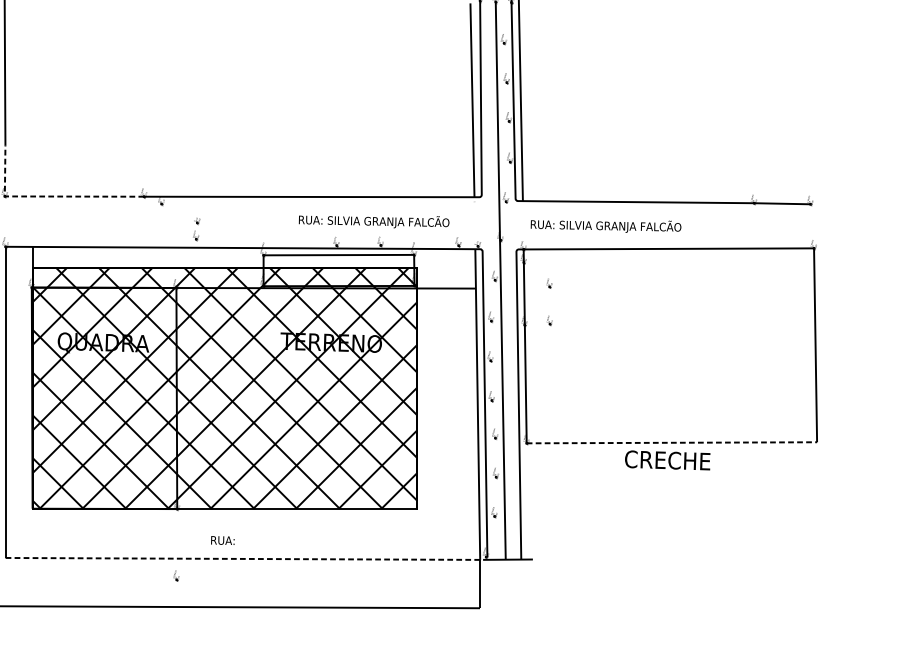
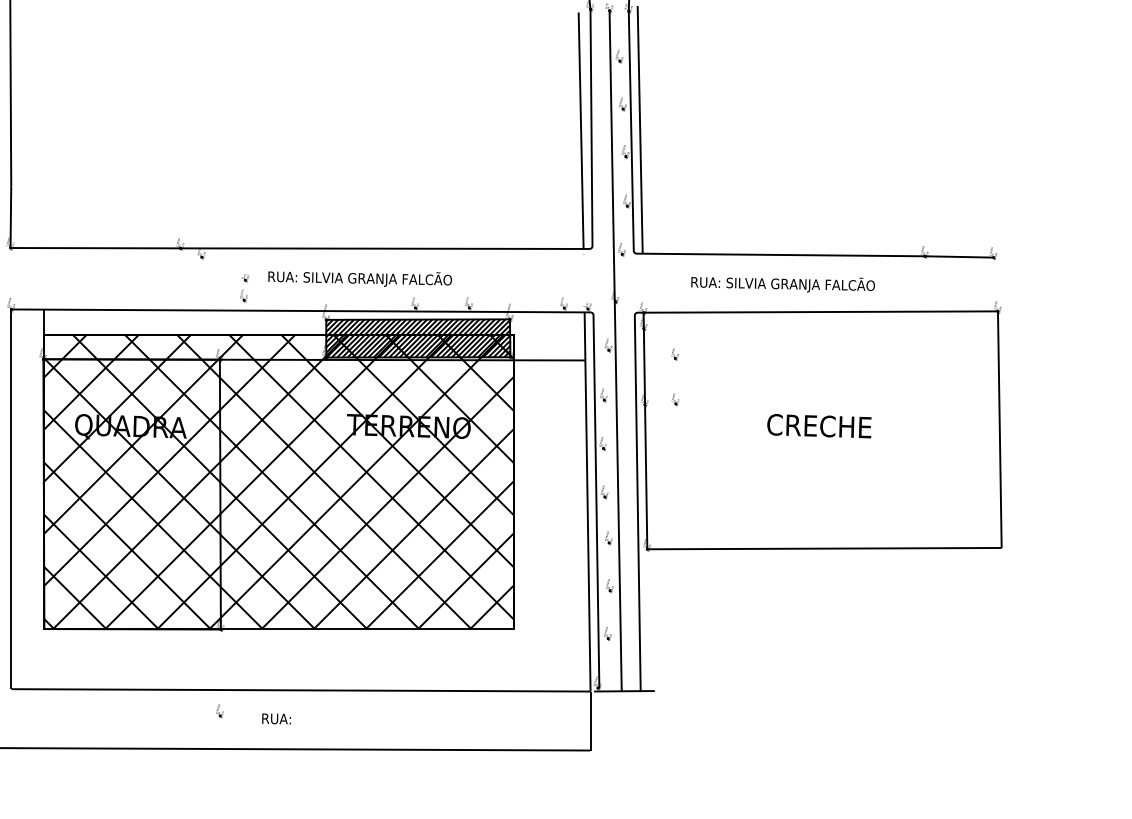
line: (49, 196) -> (64, 248), dashed -> solid
text: (373, 221) -> (359, 278), moved
text: (605, 226) -> (782, 284), moved
hatch: (339, 270) -> (418, 338), added
line: (672, 442) -> (825, 548), dashed -> solid
text: (667, 460) -> (819, 426), moved
text: (222, 540) -> (276, 718), moved
line: (243, 559) -> (301, 690), dashed -> solid

